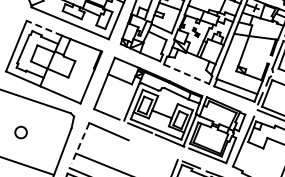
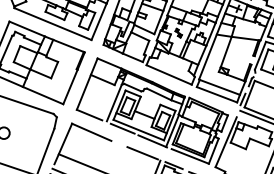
line: (43, 28) -> (26, 29), dashed -> solid
line: (186, 74) -> (169, 75), dashed -> solid
line: (80, 143) -> (63, 144), dashed -> solid
line: (159, 152) -> (142, 153), added

